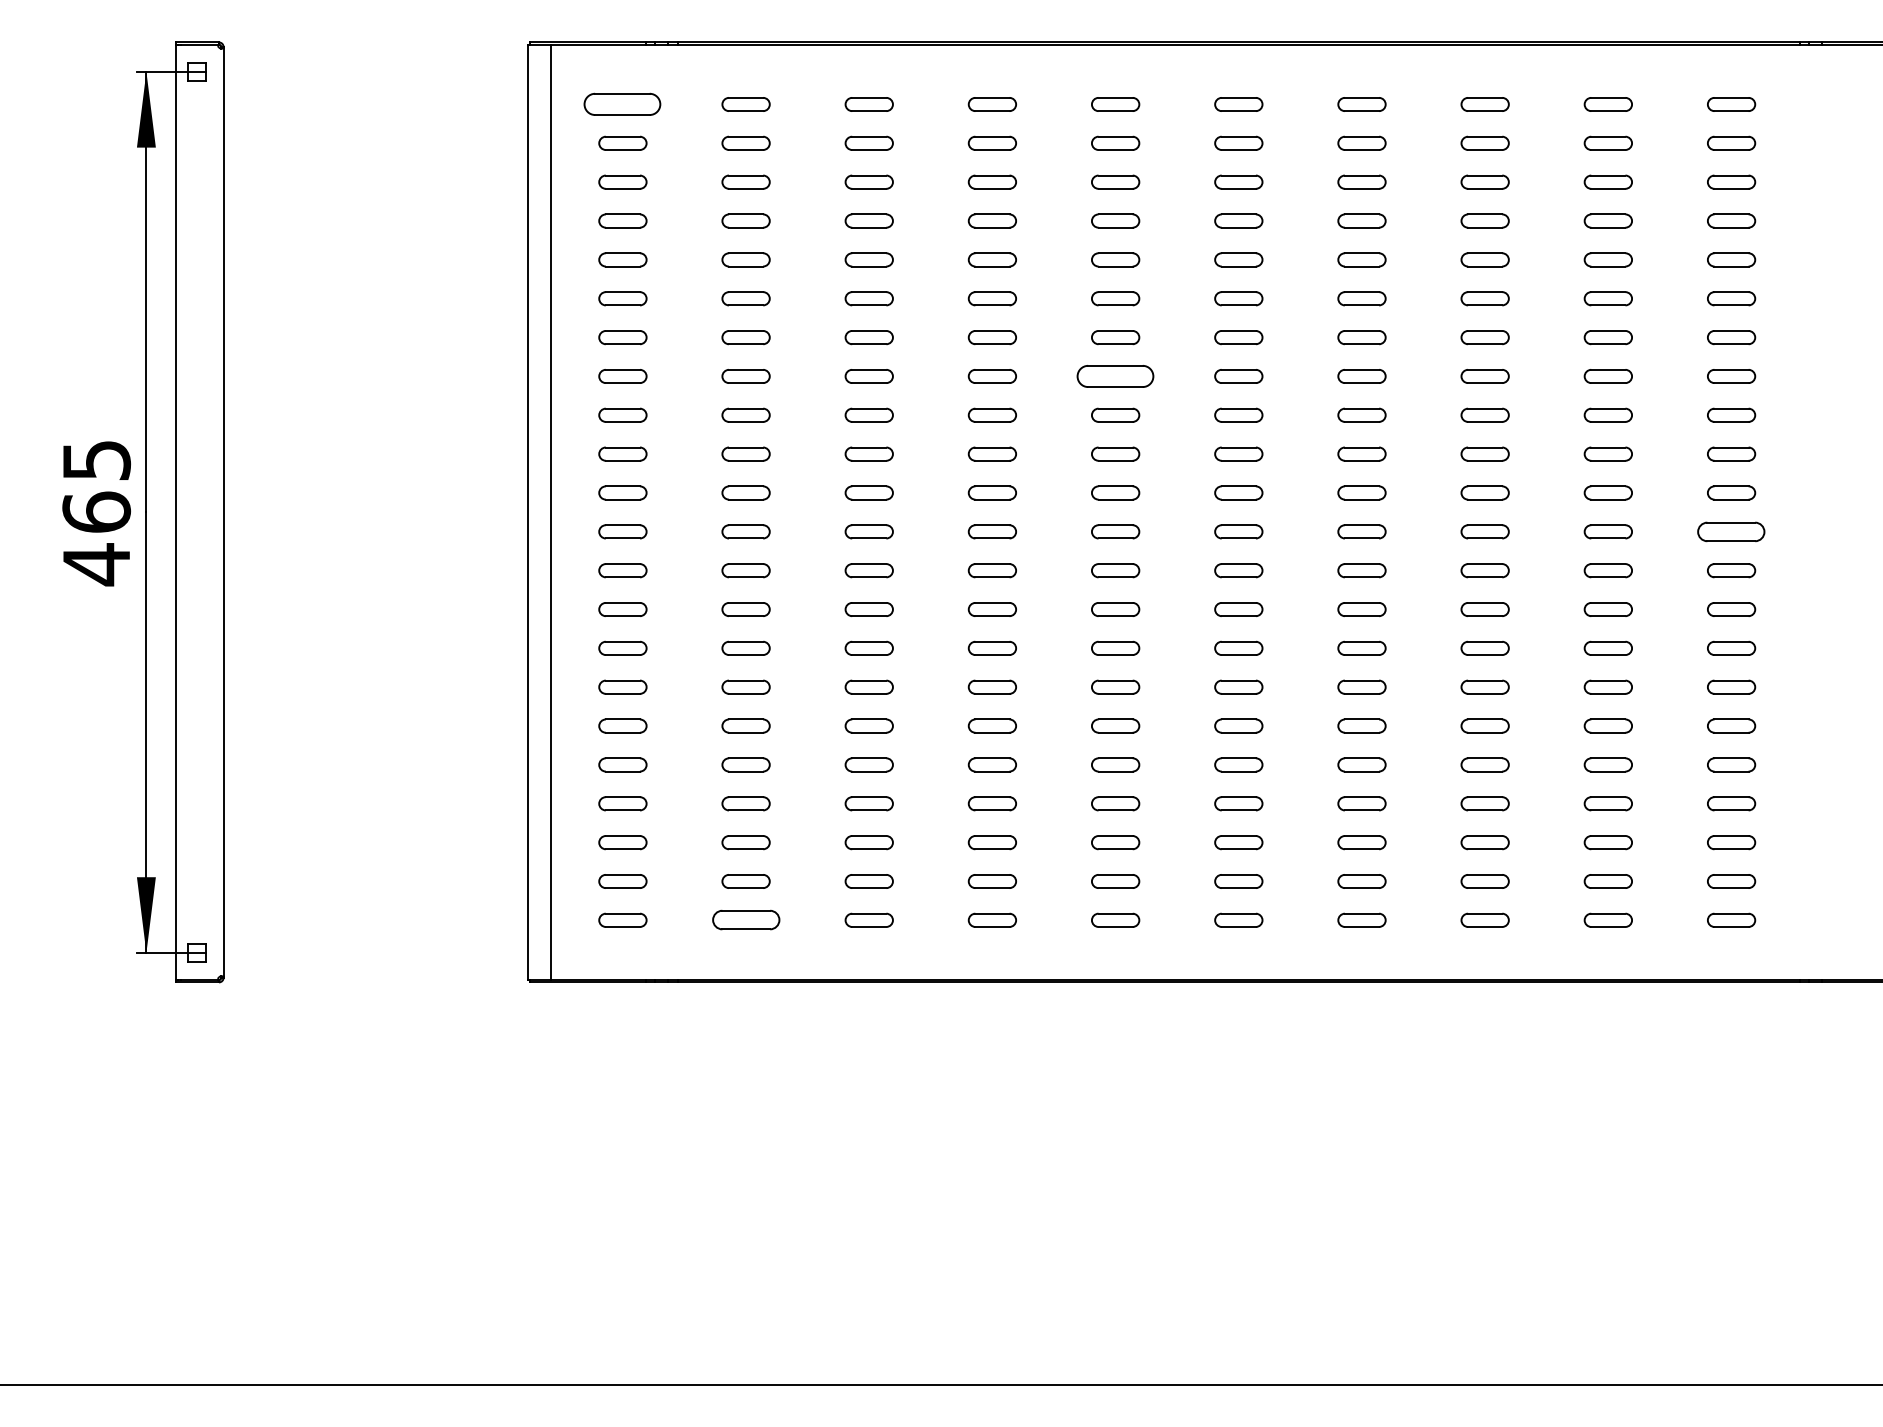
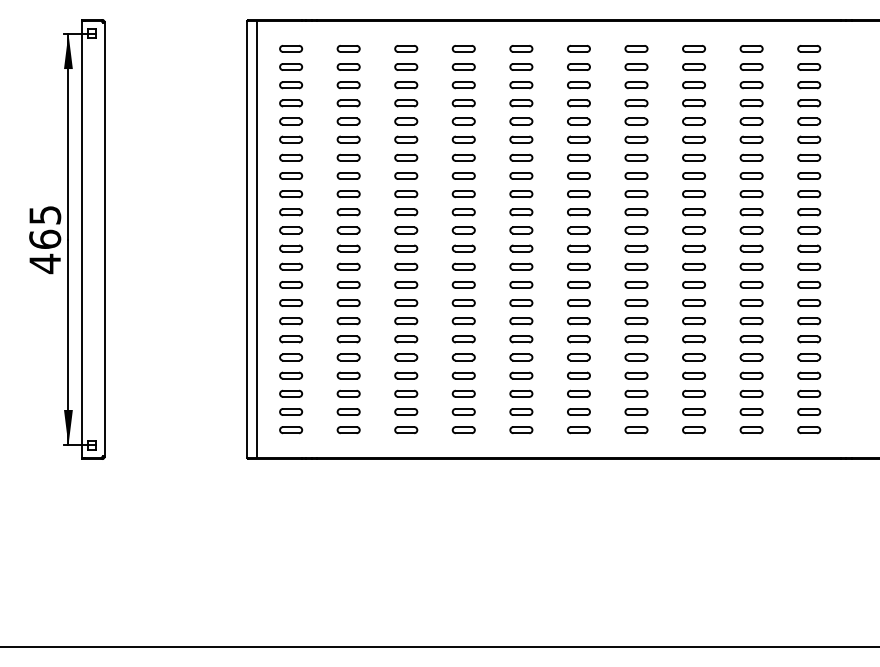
part: (623, 103) -> (291, 48), size x0.62
part: (1115, 375) -> (521, 175), size x0.62
part: (1732, 531) -> (809, 248), size x0.71
part: (745, 921) -> (348, 430), size x0.71

